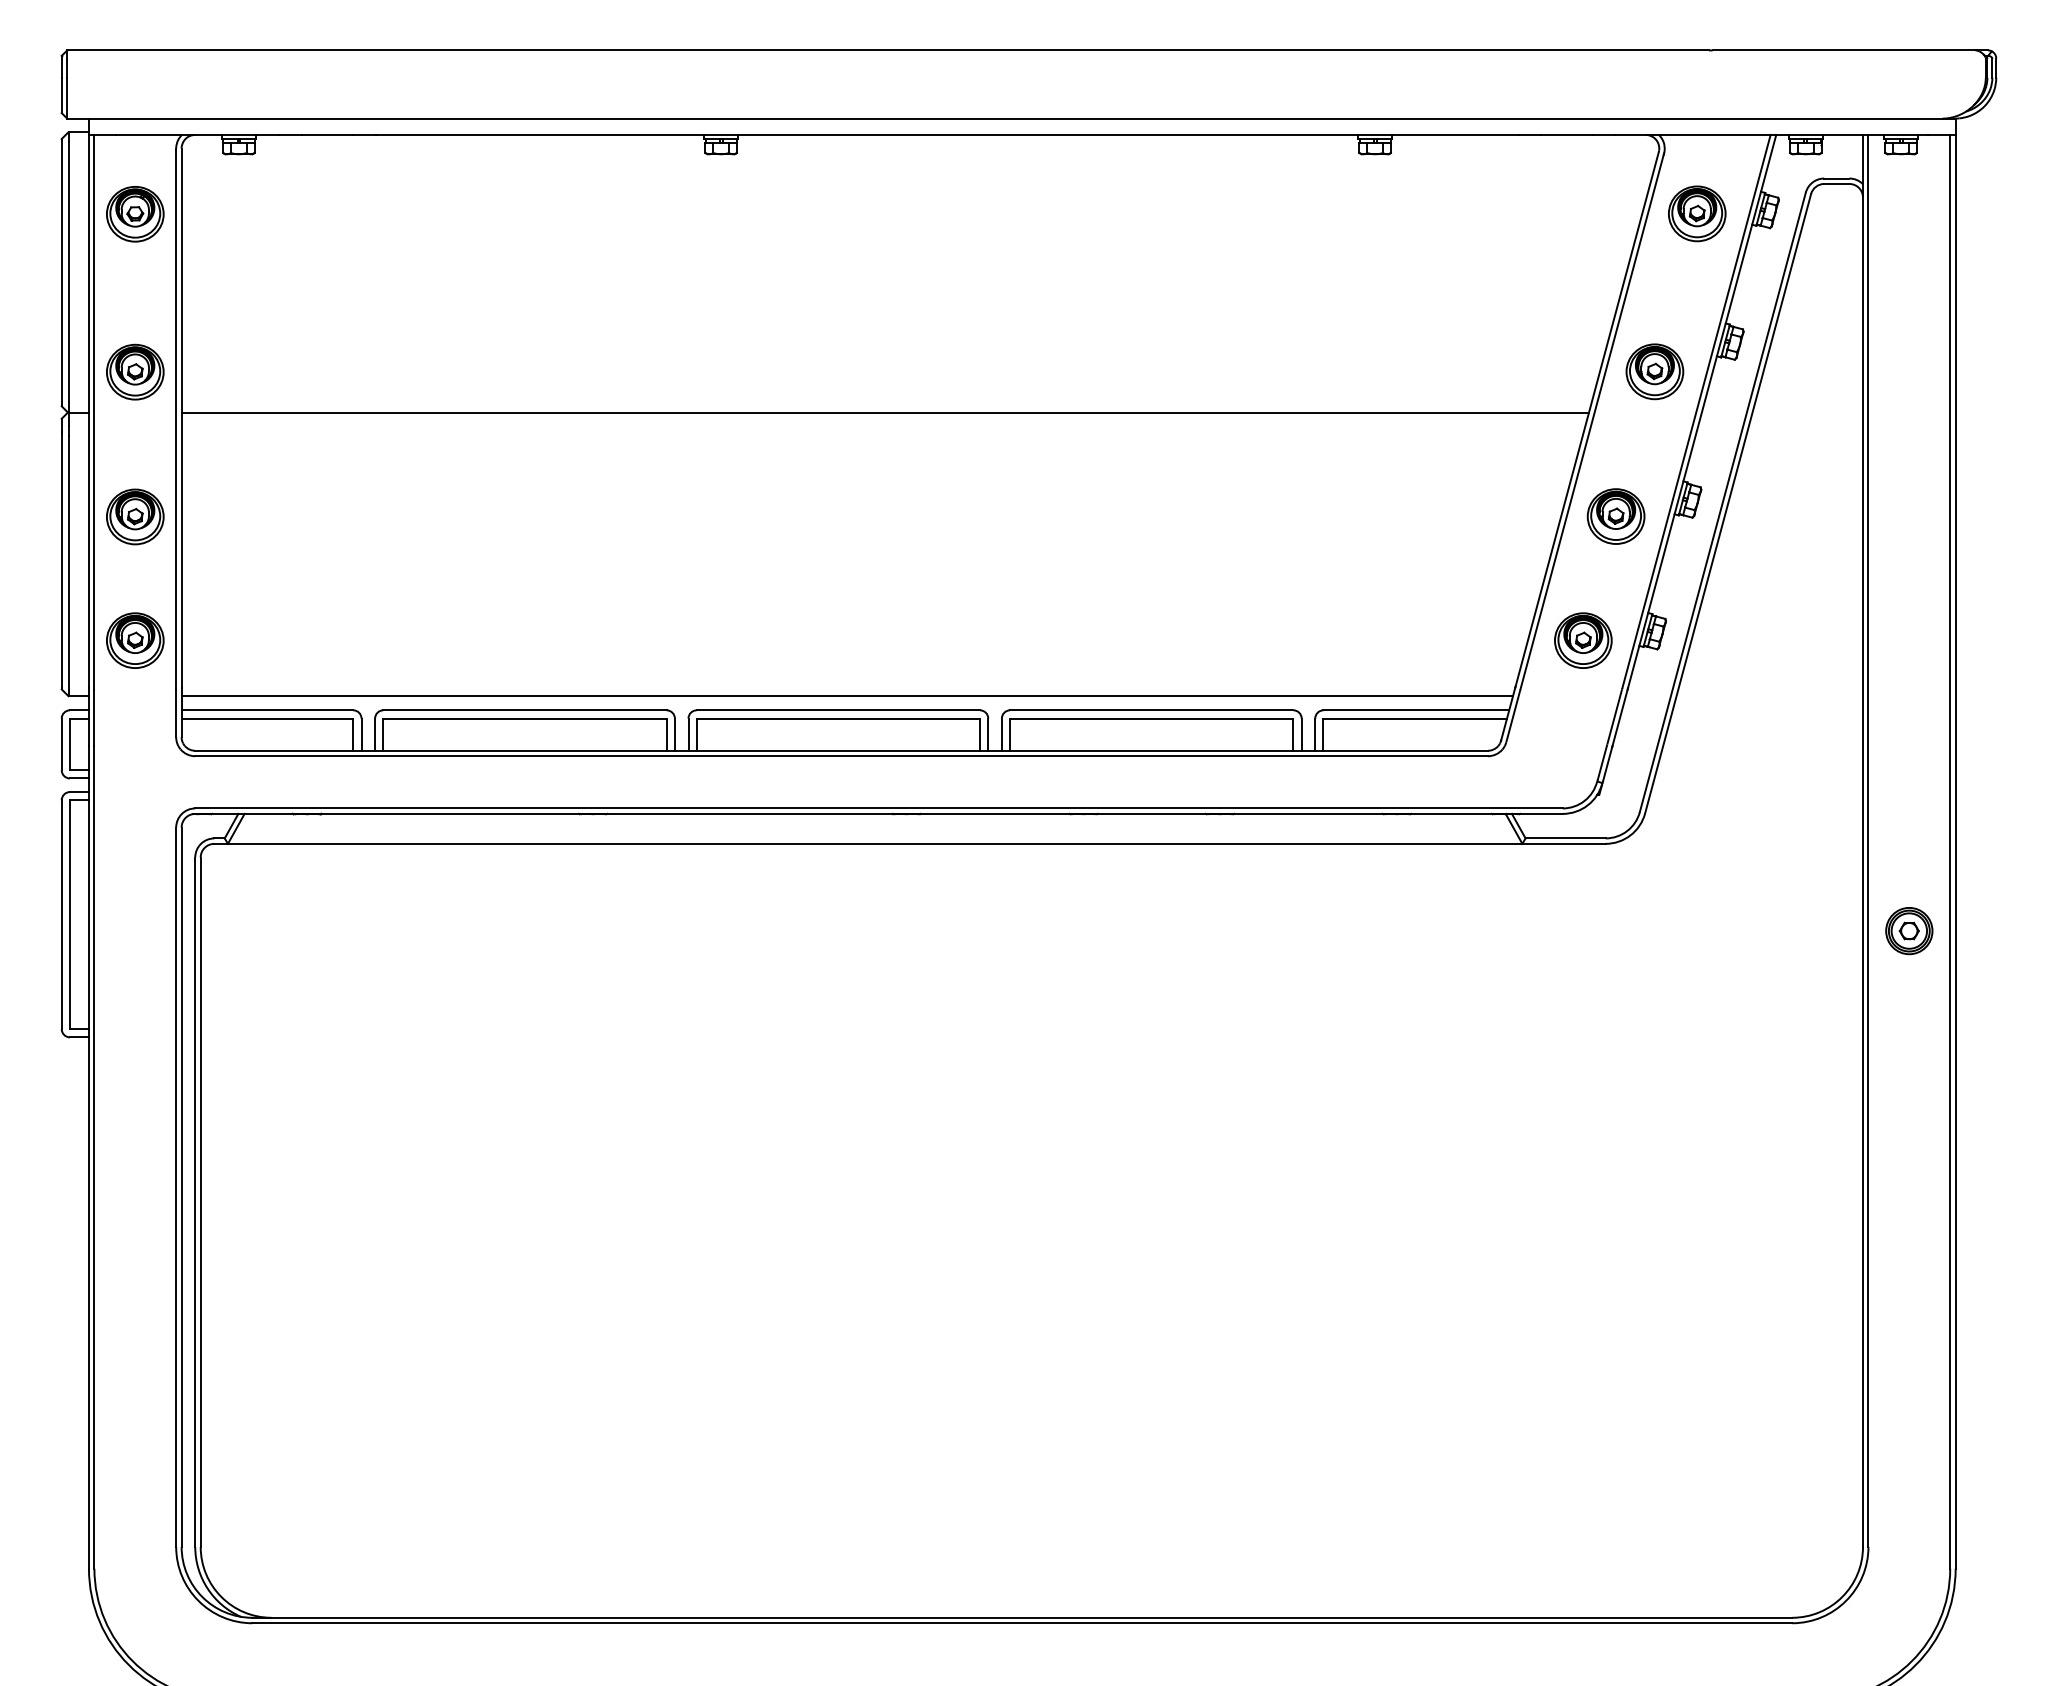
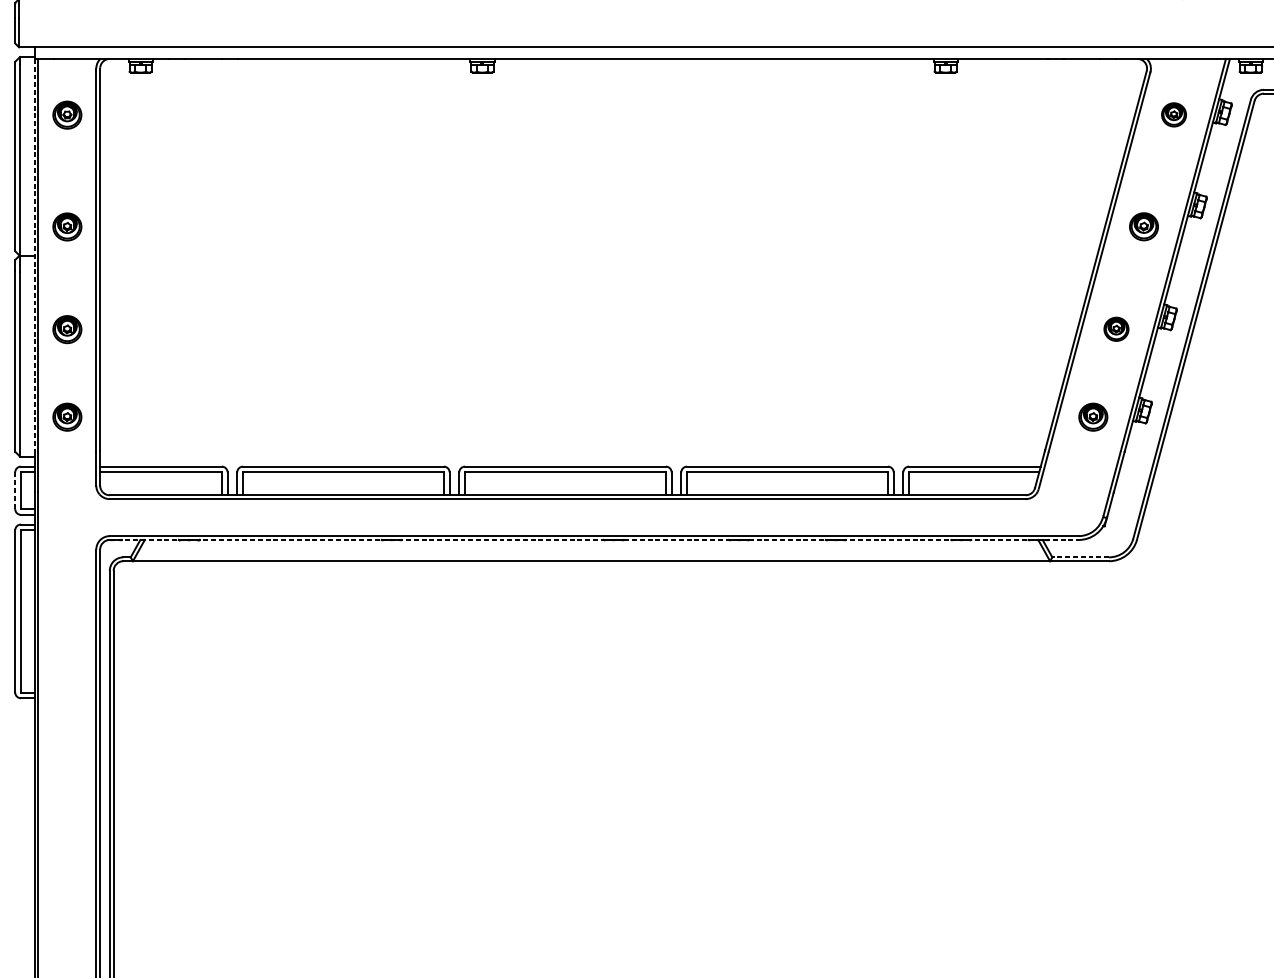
part: (1697, 213) -> (1174, 114), size x0.6
part: (135, 214) -> (67, 115), size x0.7
part: (135, 371) -> (67, 226), size x0.7
part: (1654, 371) -> (1143, 226), size x0.7
line: (88, 411) -> (34, 254), solid -> dashed
line: (884, 413) -> (598, 256), removed
part: (135, 516) -> (67, 329), size x0.7
part: (1615, 516) -> (1116, 329), size x0.6
part: (135, 640) -> (67, 417), size x0.7
part: (1583, 640) -> (1093, 417), size x0.7
line: (847, 696) -> (571, 456), removed
line: (61, 744) -> (15, 490), solid -> dashed
line: (879, 813) -> (594, 539), solid -> dashed
line: (1565, 838) -> (1080, 557), solid -> dashed

